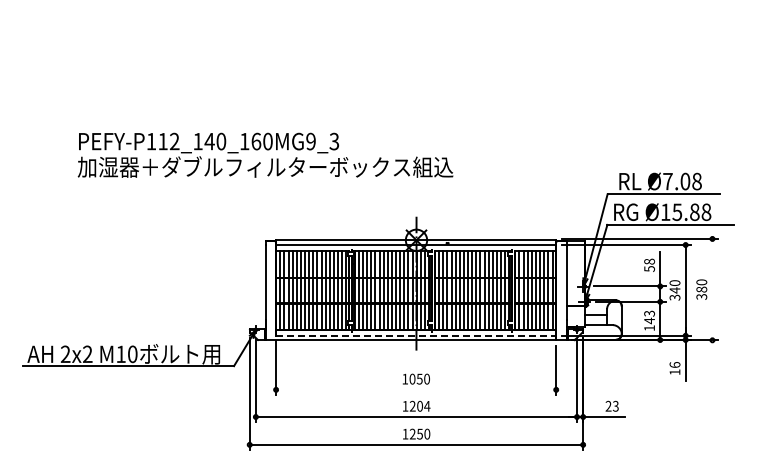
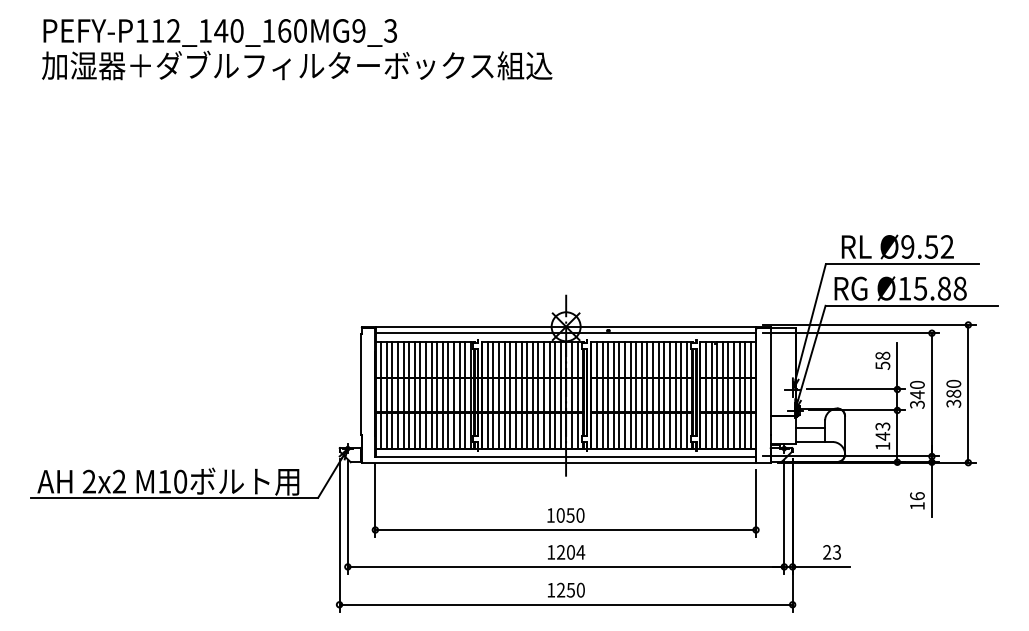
text: (265, 154) -> (297, 48), moved
text: (682, 181) -> (927, 246), Ø7.08 -> Ø9.52
line: (712, 289) -> (968, 393), added
line: (416, 335) -> (566, 456), dashed -> solid
line: (416, 389) -> (566, 529), added

